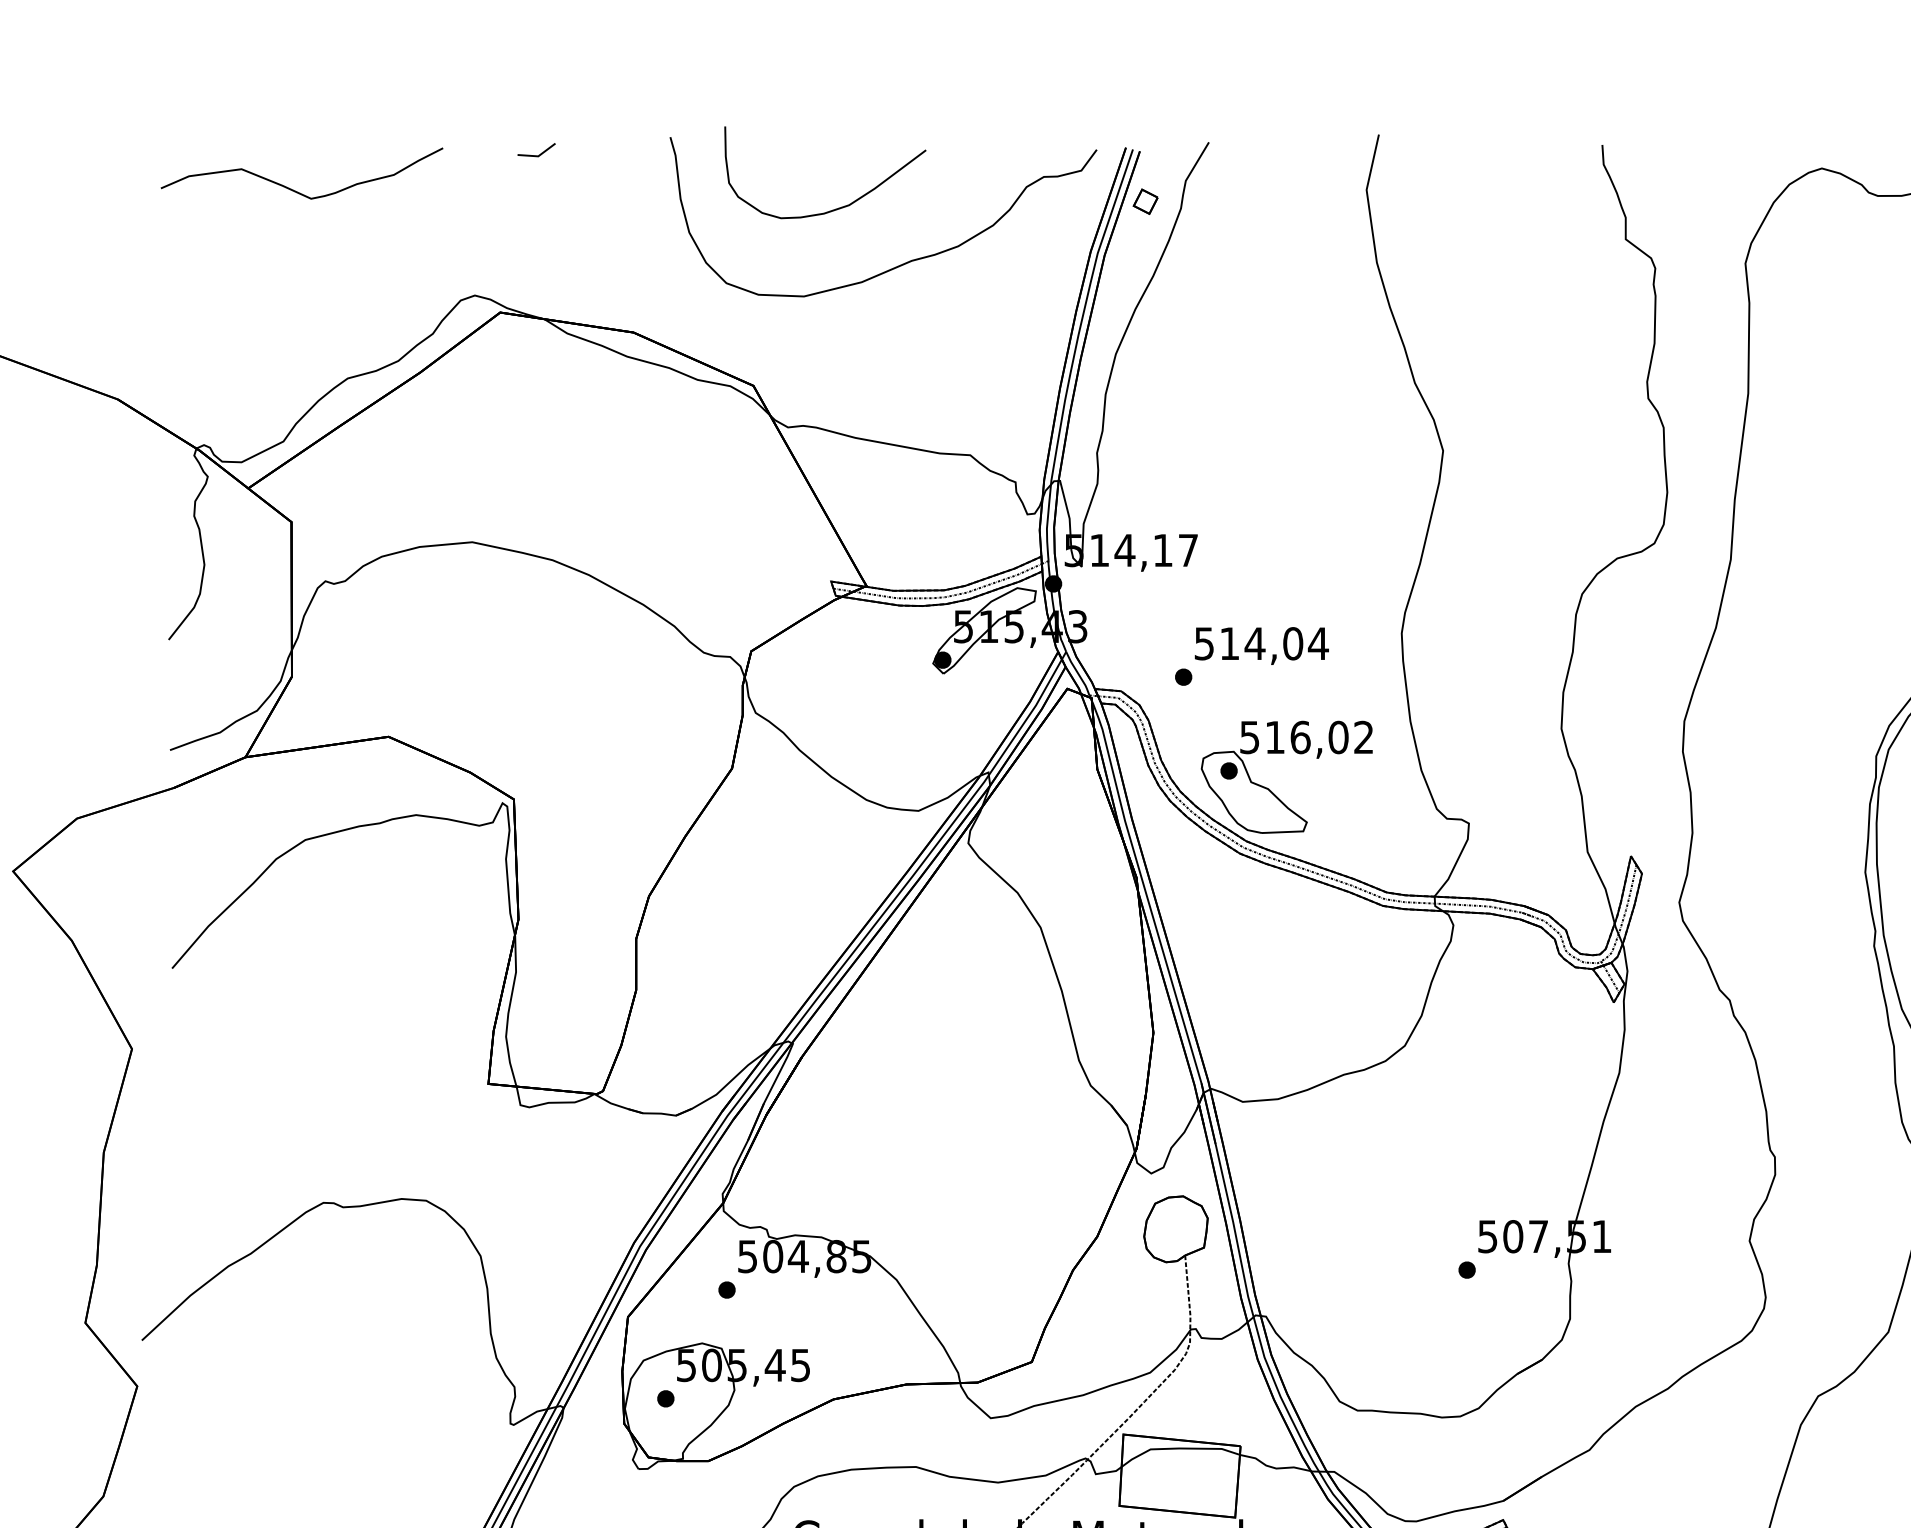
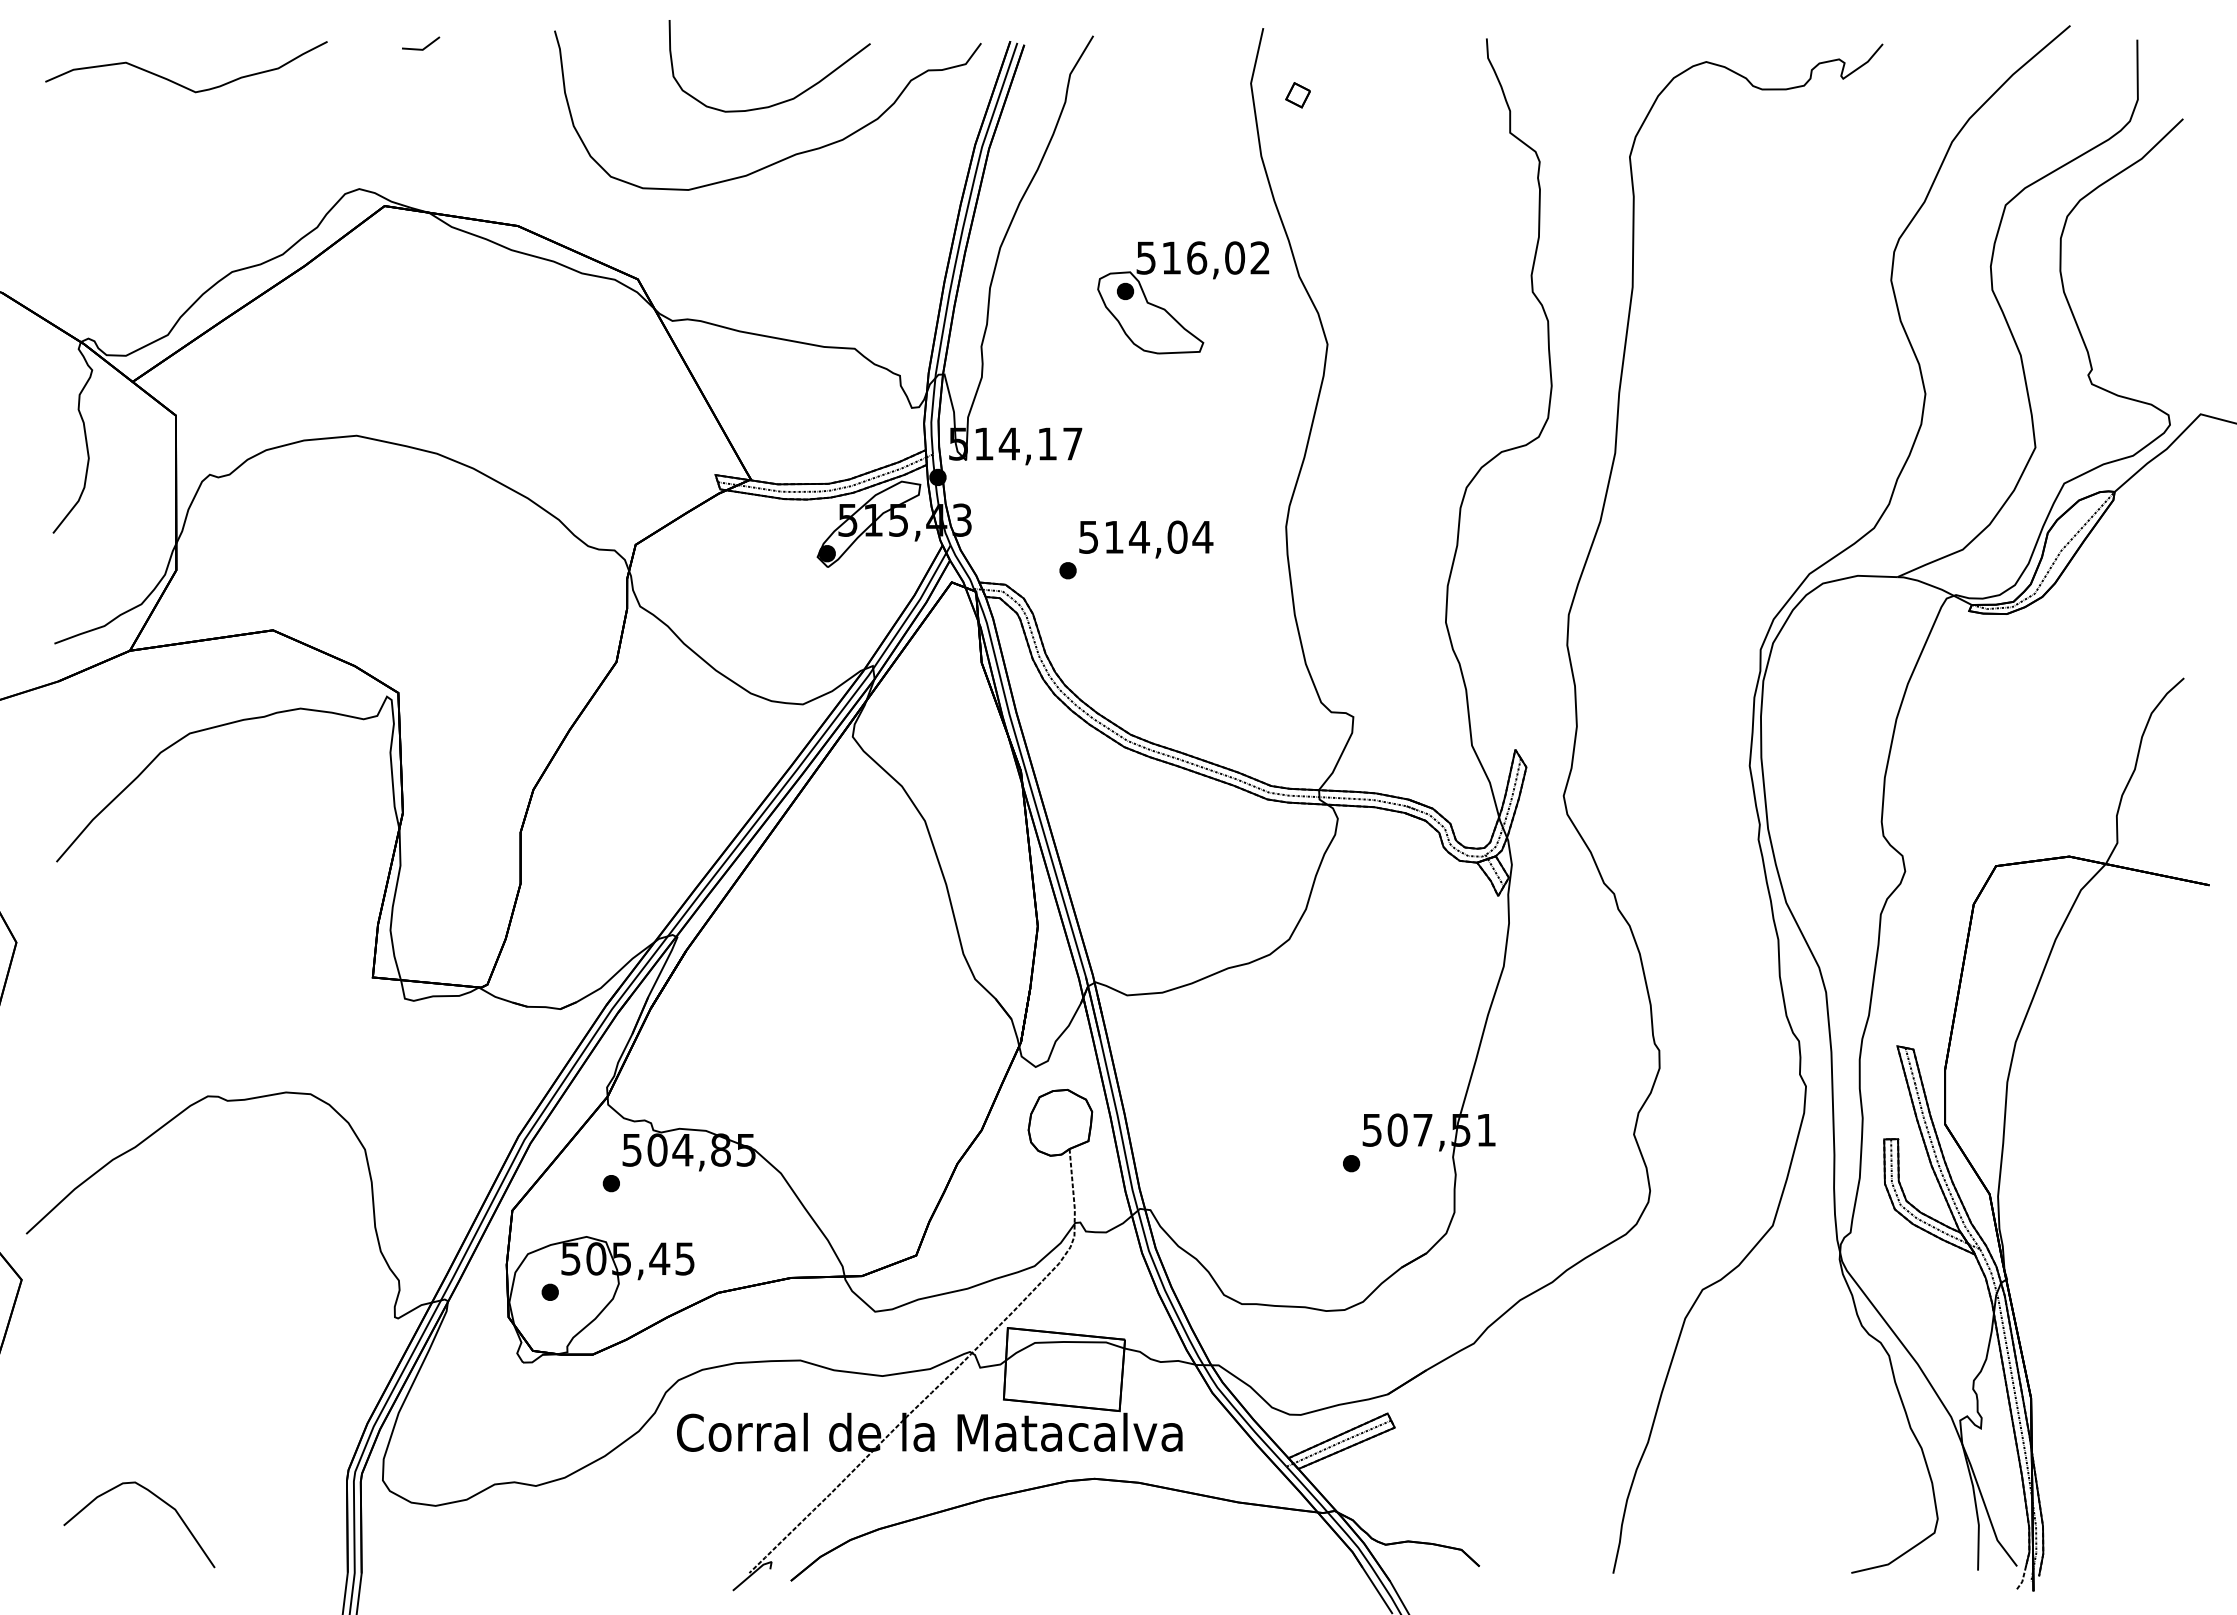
part: (1145, 201) -> (1297, 95), moved
part: (837, 207) -> (781, 101), moved
part: (1274, 792) -> (1170, 313), moved

